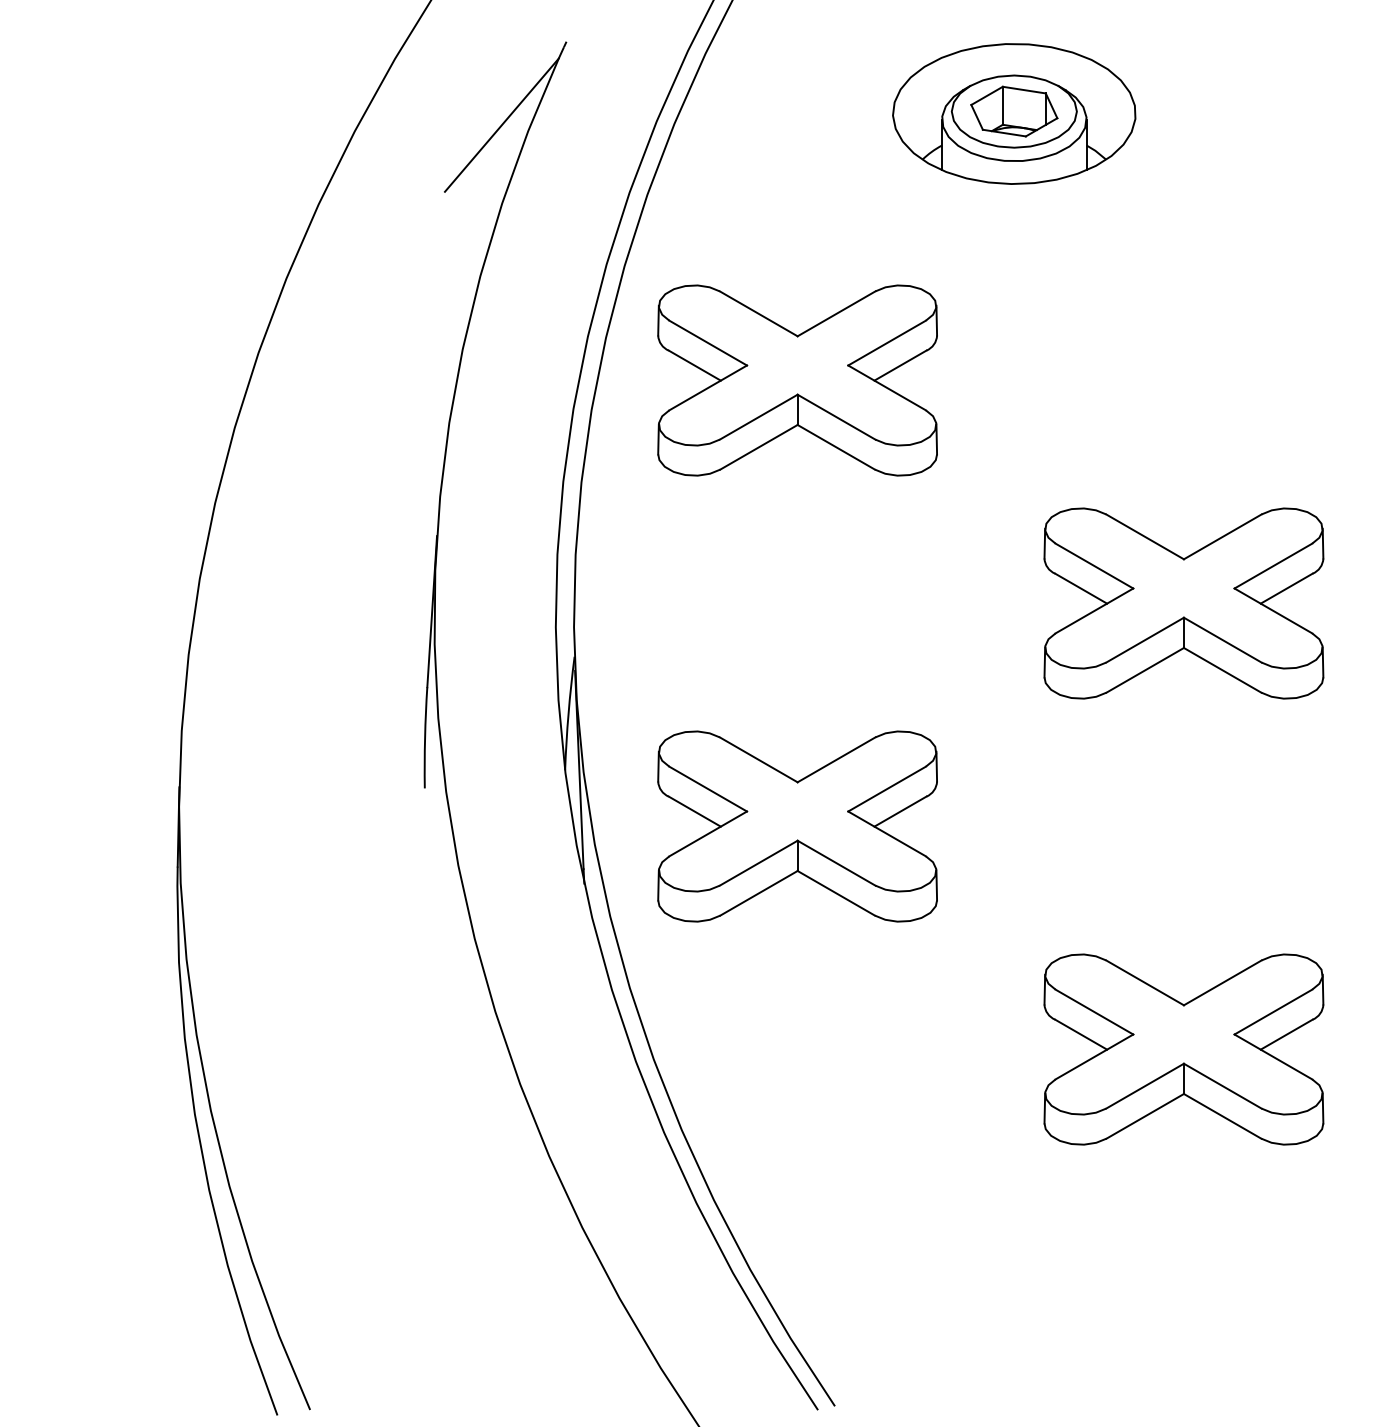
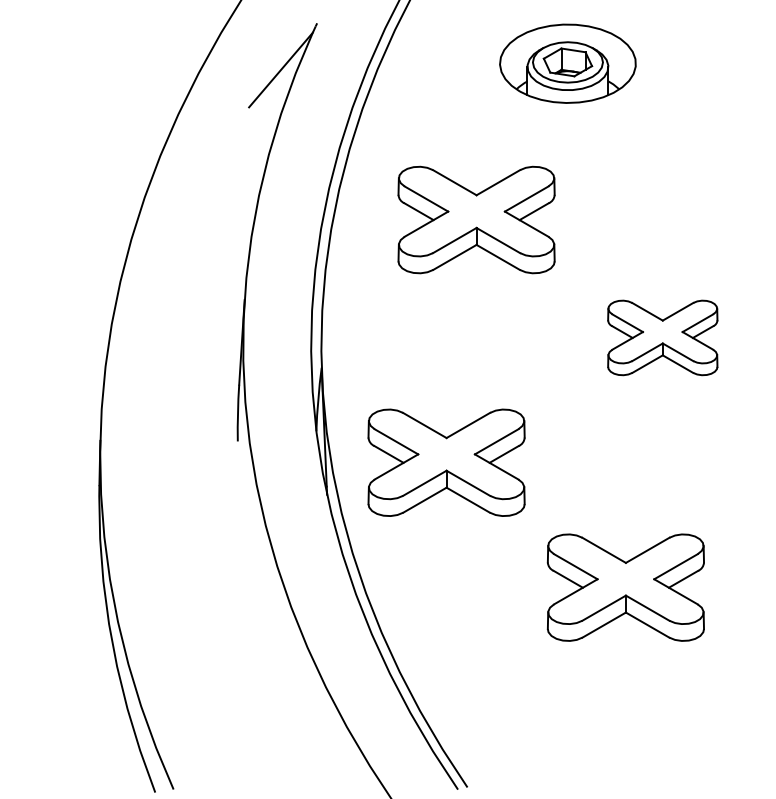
part: (797, 379) -> (476, 219), moved
part: (1183, 602) -> (662, 337), size x0.7
part: (1183, 1049) -> (625, 587), moved

